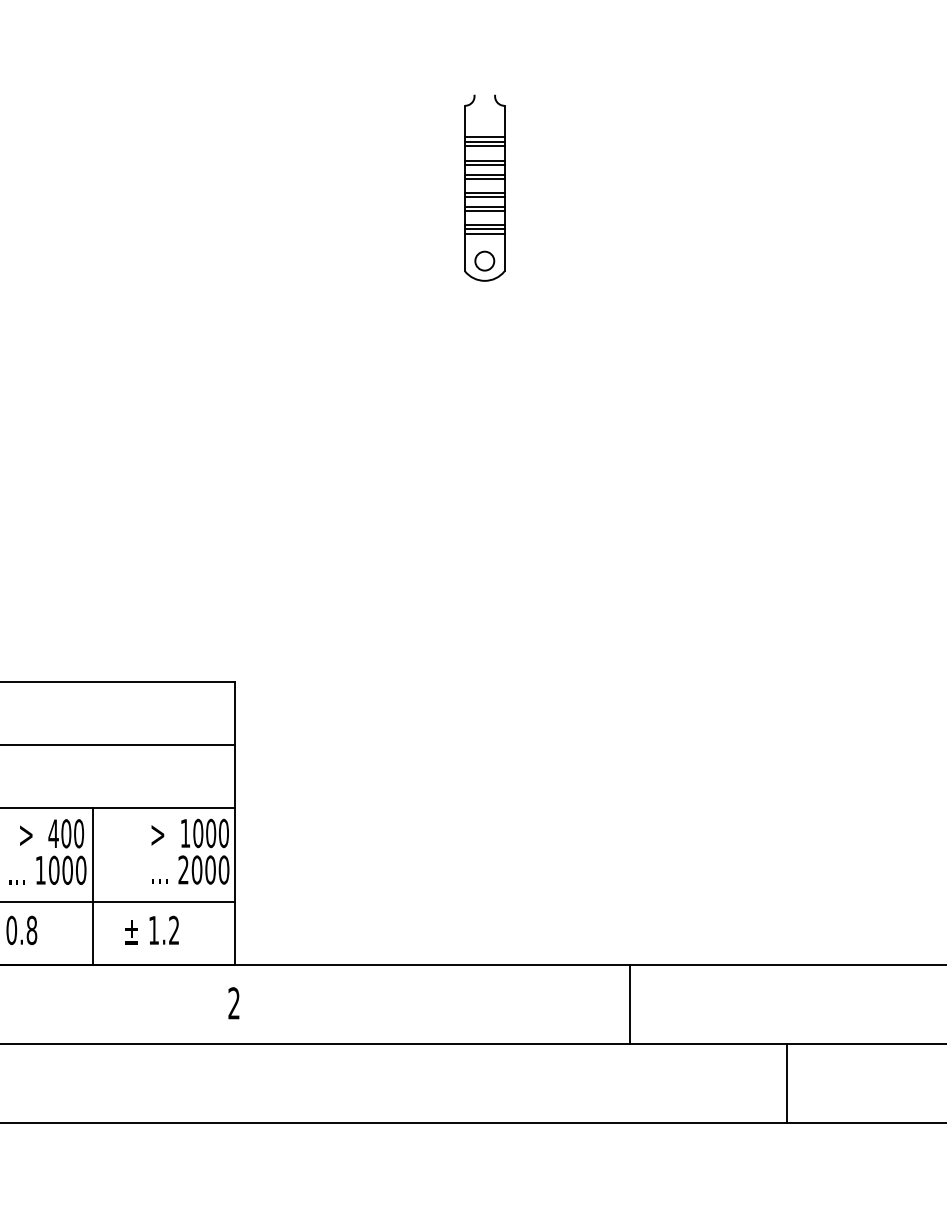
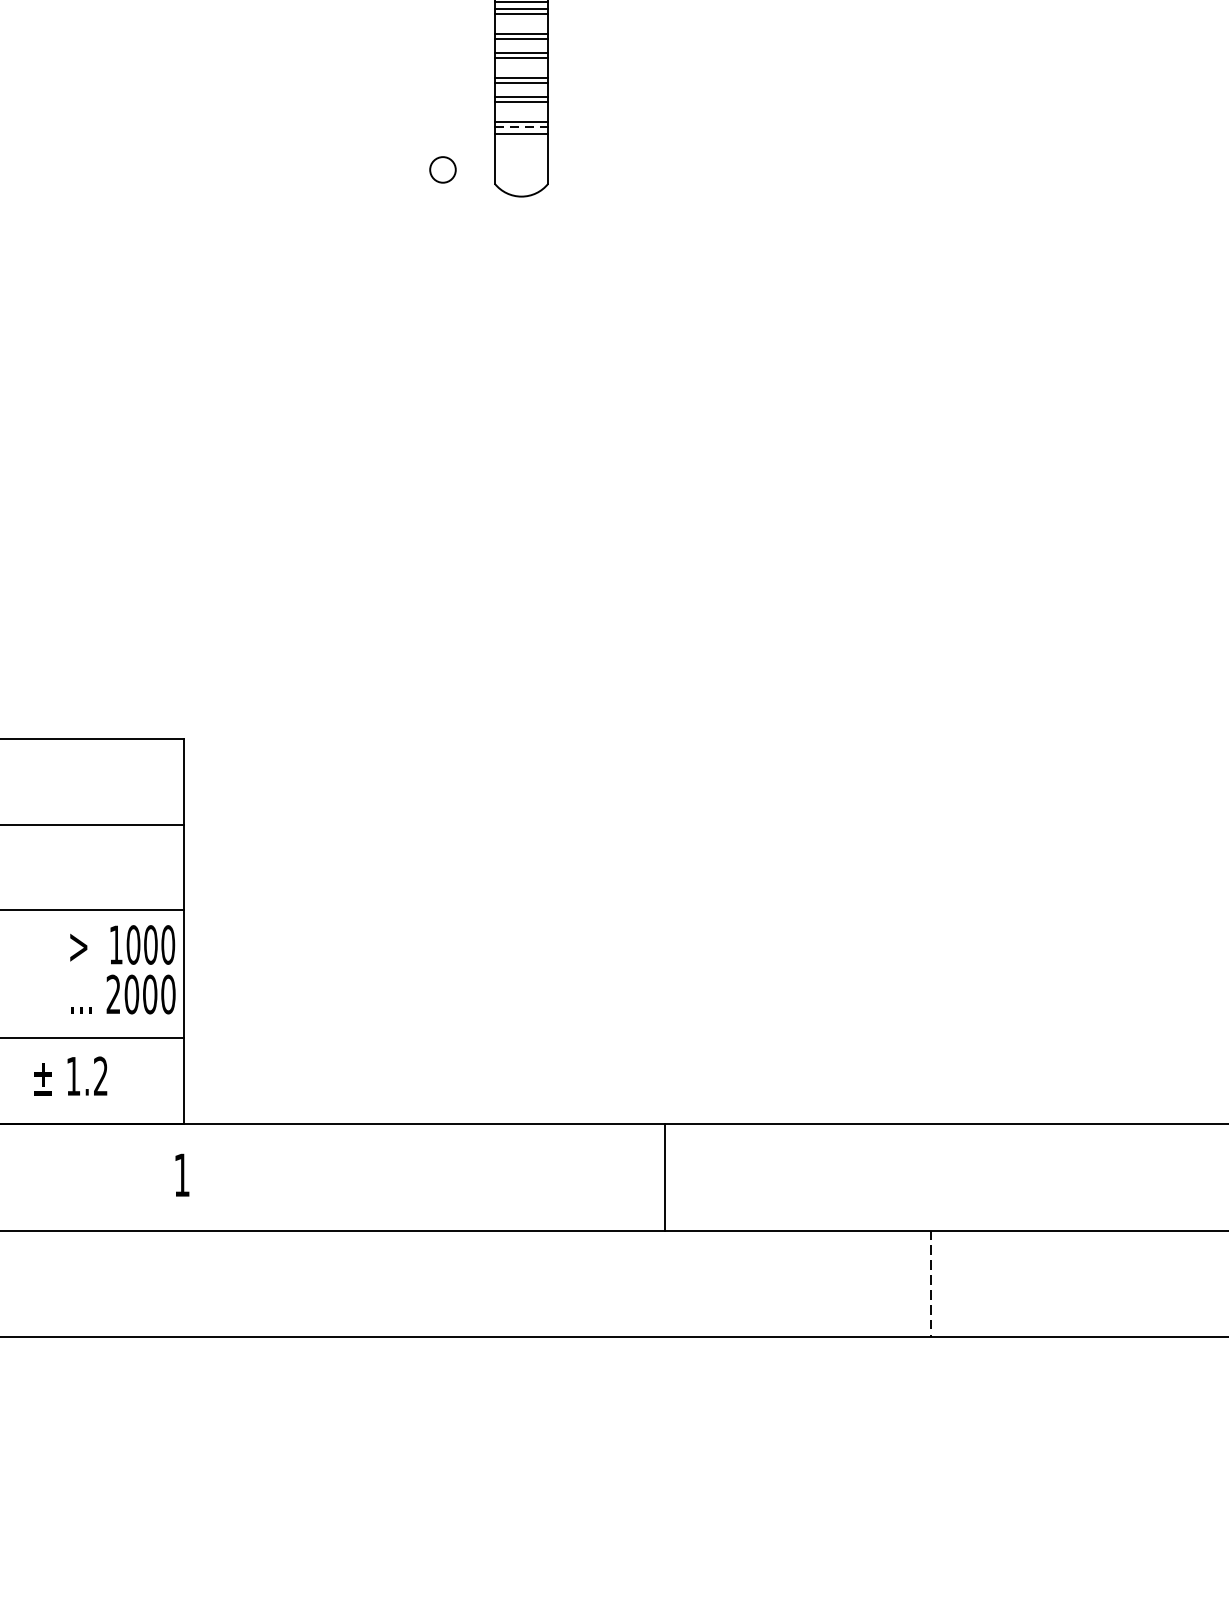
line: (484, 229) -> (521, 127), solid -> dashed
circle: (484, 260) -> (442, 169), moved
text: (233, 1003) -> (181, 1175), 2 -> 1
line: (629, 1004) -> (664, 1176), moved
line: (787, 1084) -> (931, 1284), solid -> dashed

